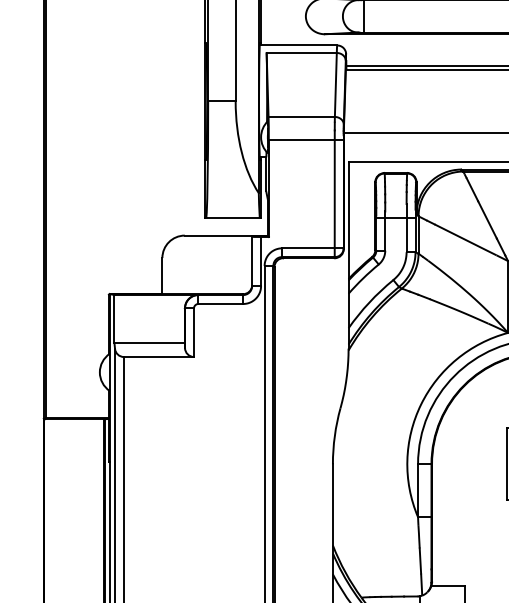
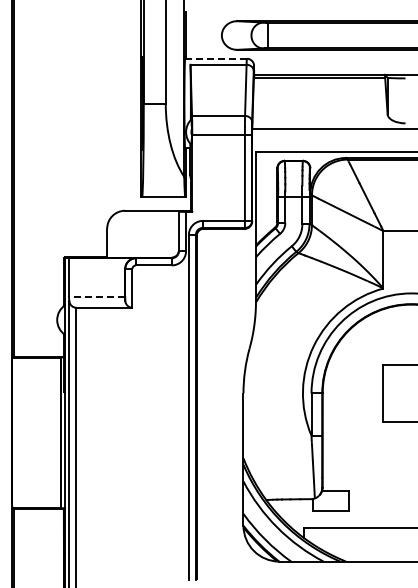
line: (297, 45) -> (215, 58), solid -> dashed
line: (149, 342) -> (96, 296), solid -> dashed

